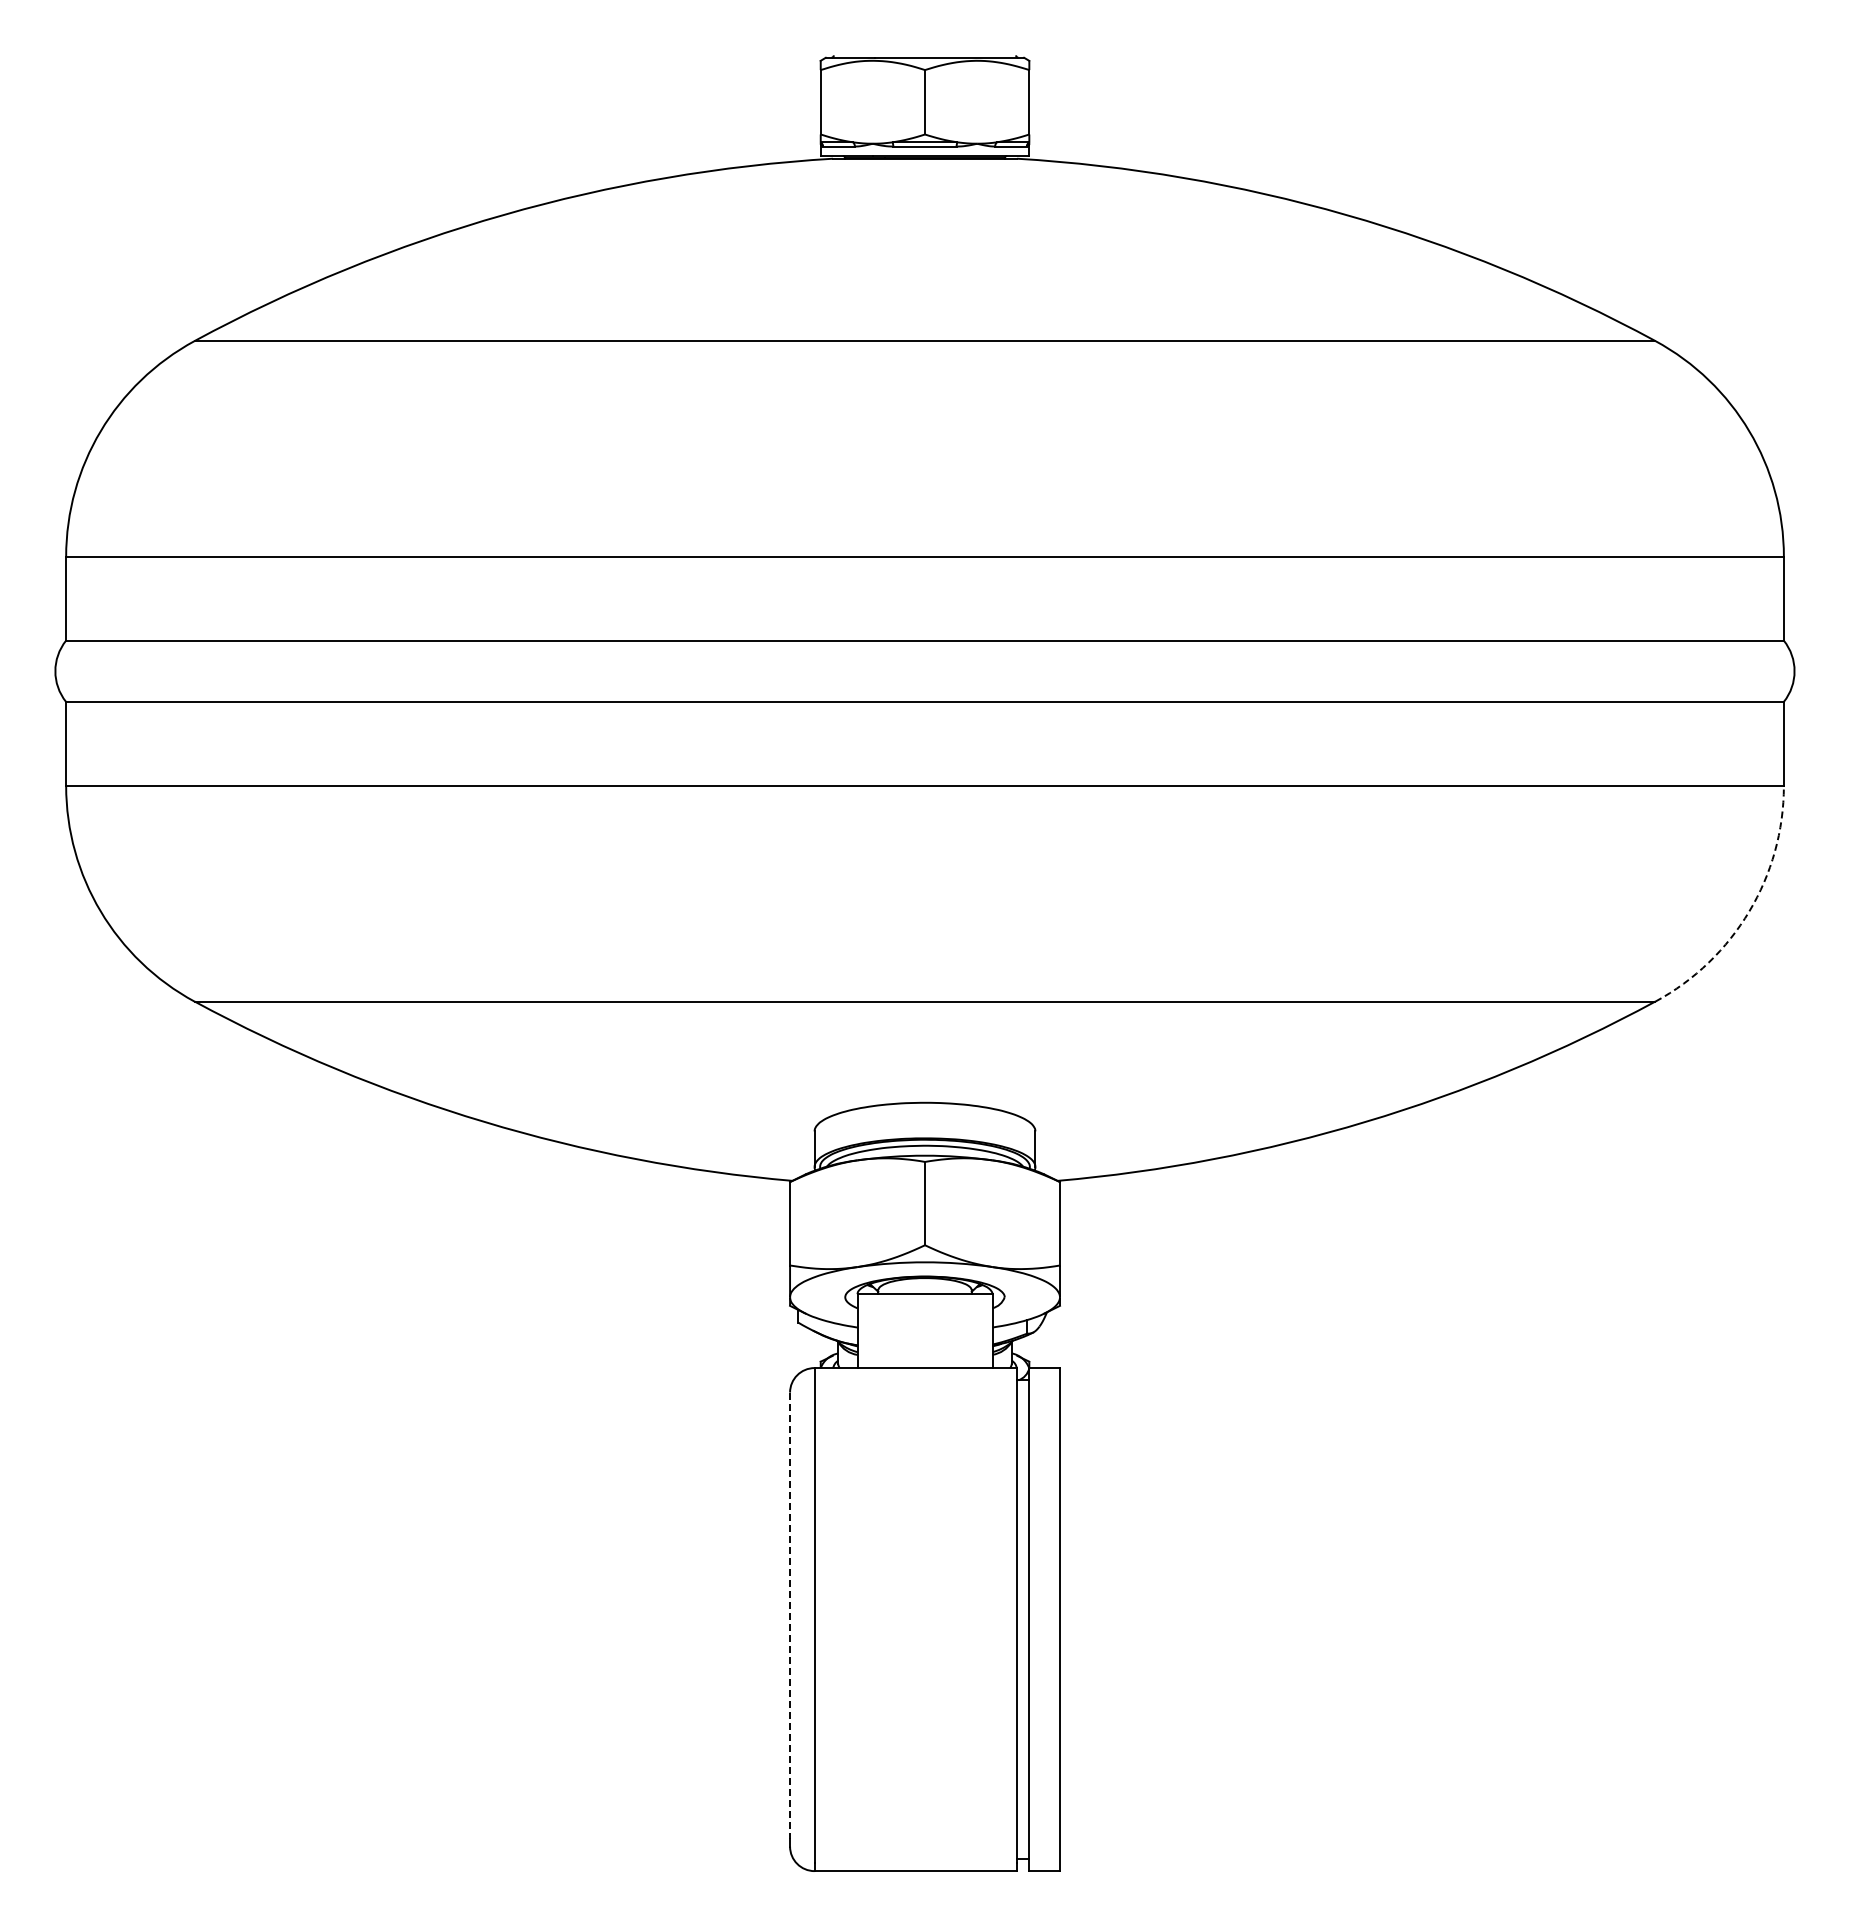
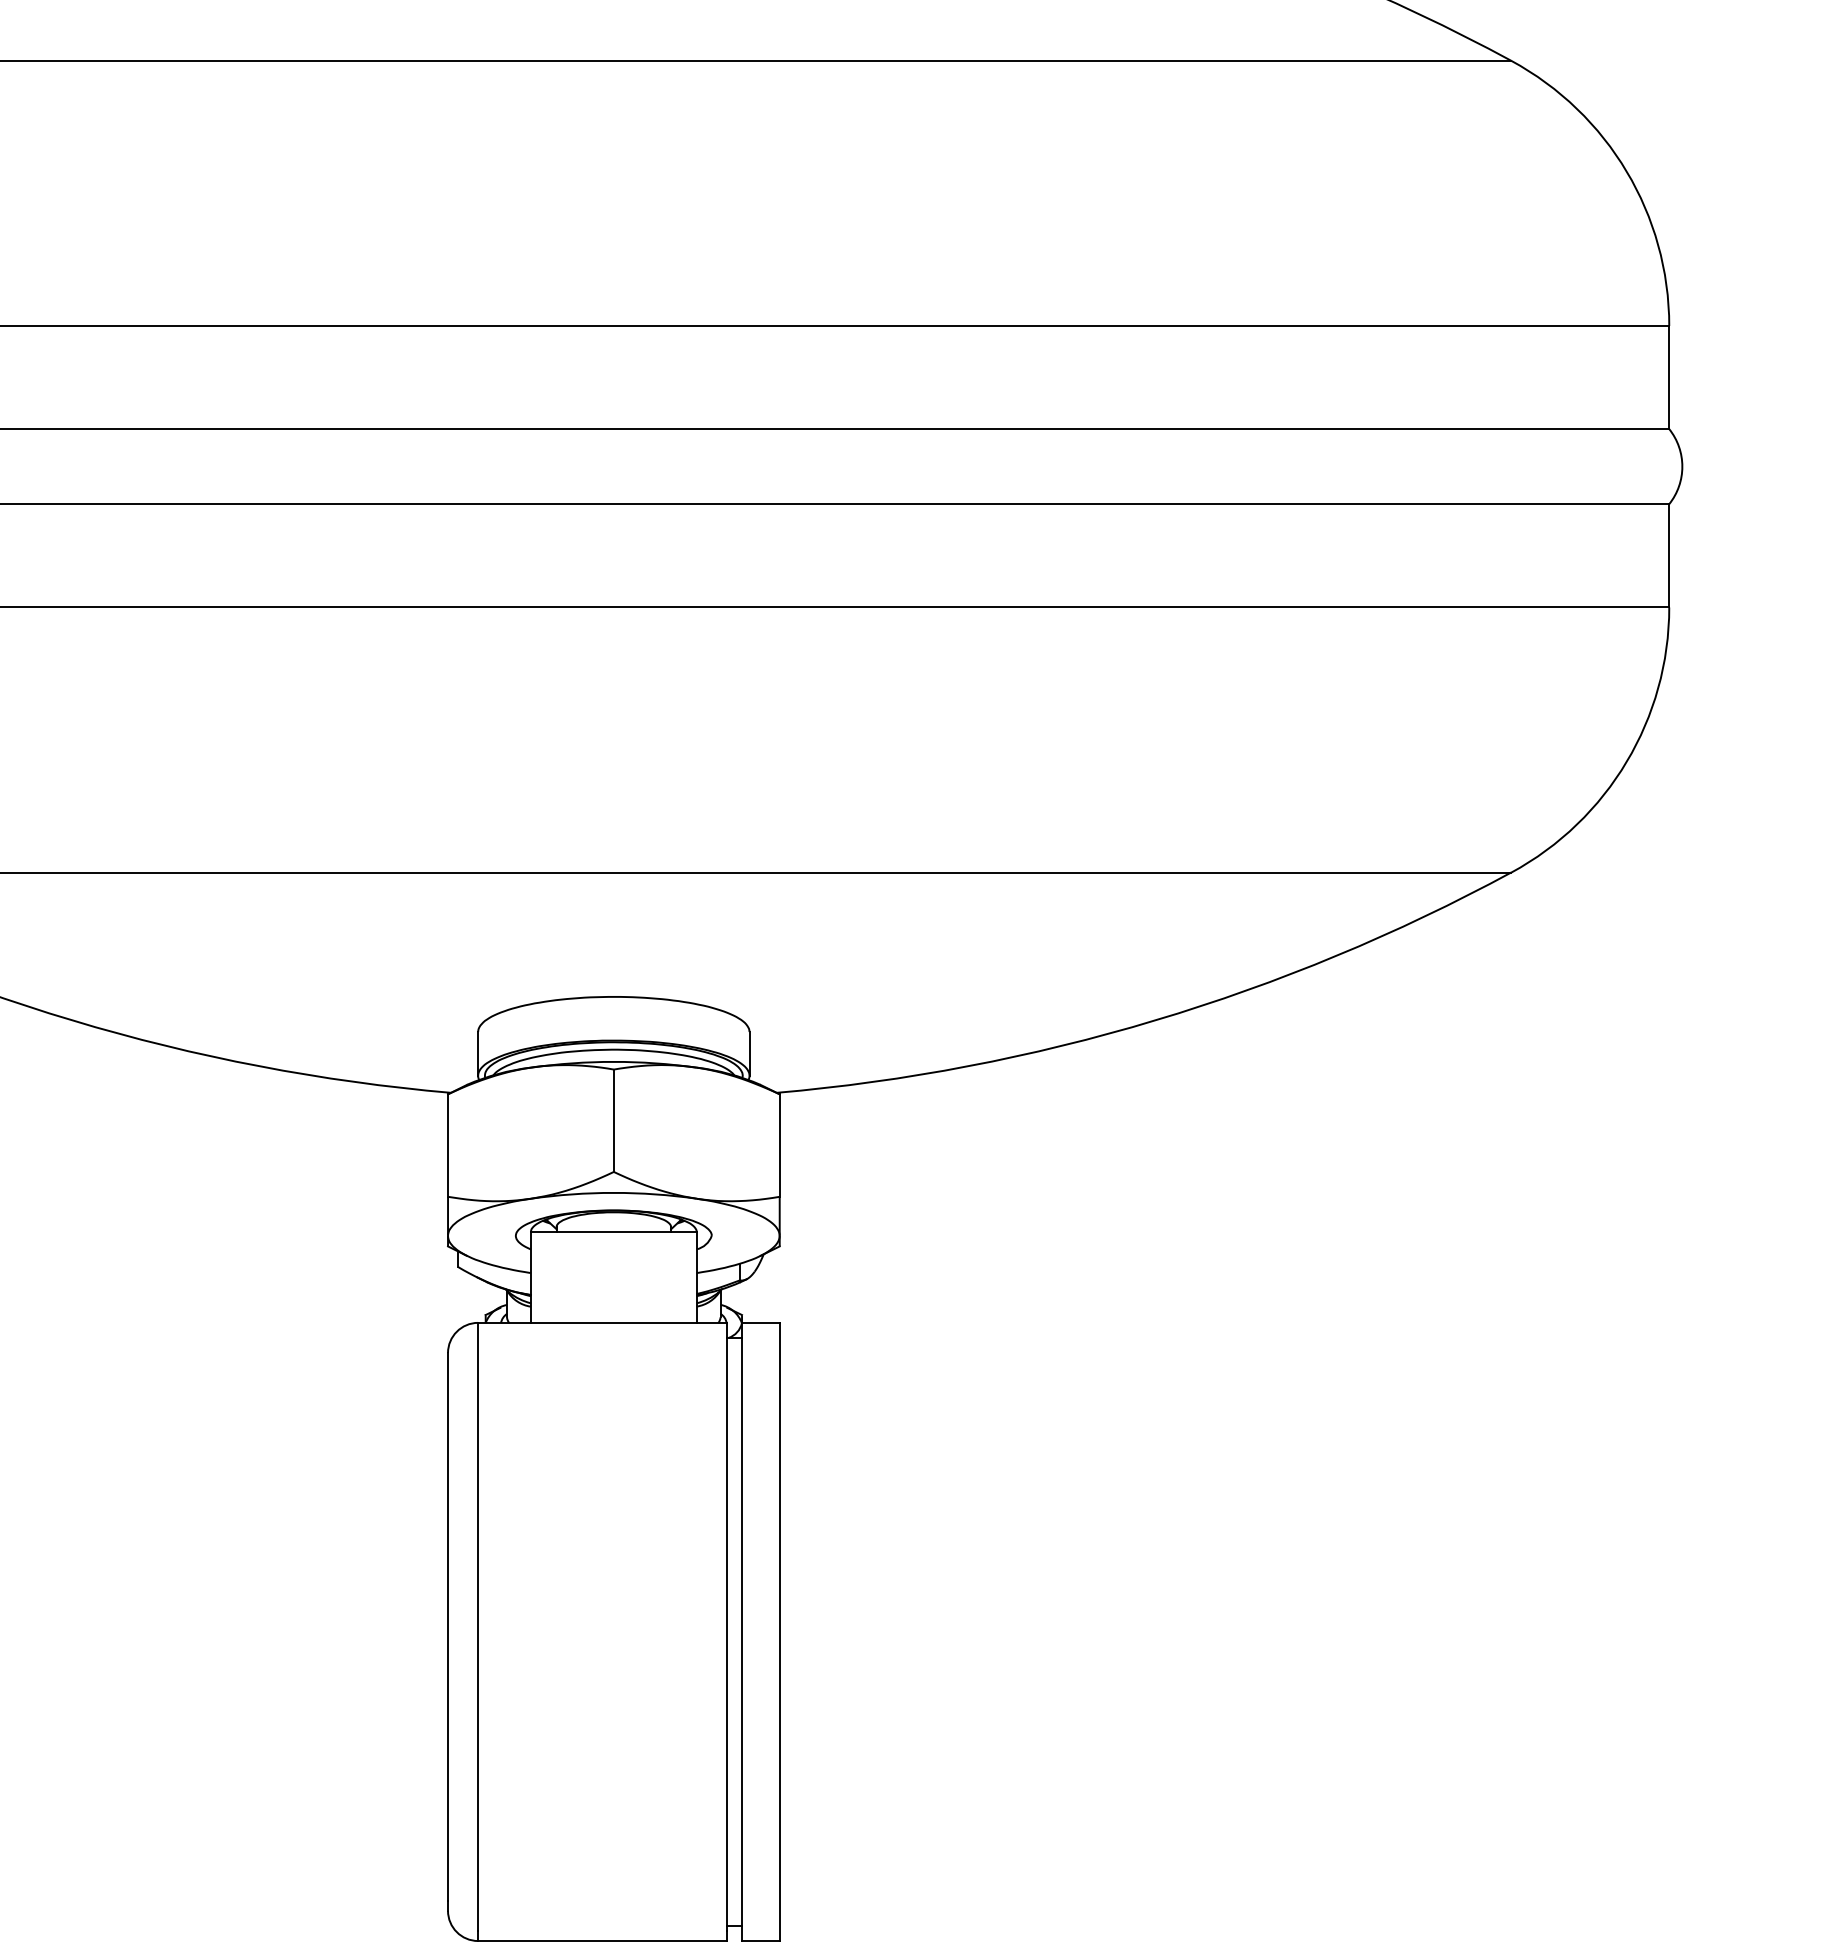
arc: (1749, 911) -> (1626, 761), dashed -> solid
line: (790, 1616) -> (448, 1628), dashed -> solid

